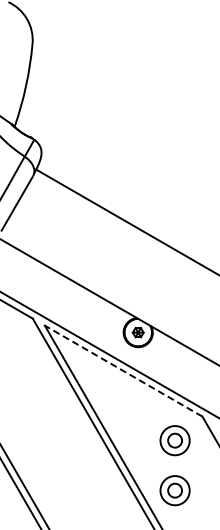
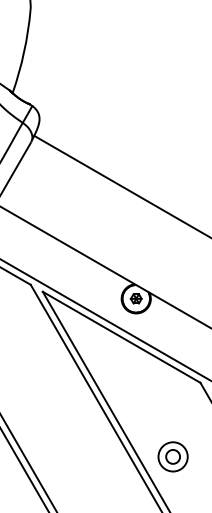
line: (123, 371) -> (121, 337), dashed -> solid
part: (174, 440) -> (172, 406), removed

